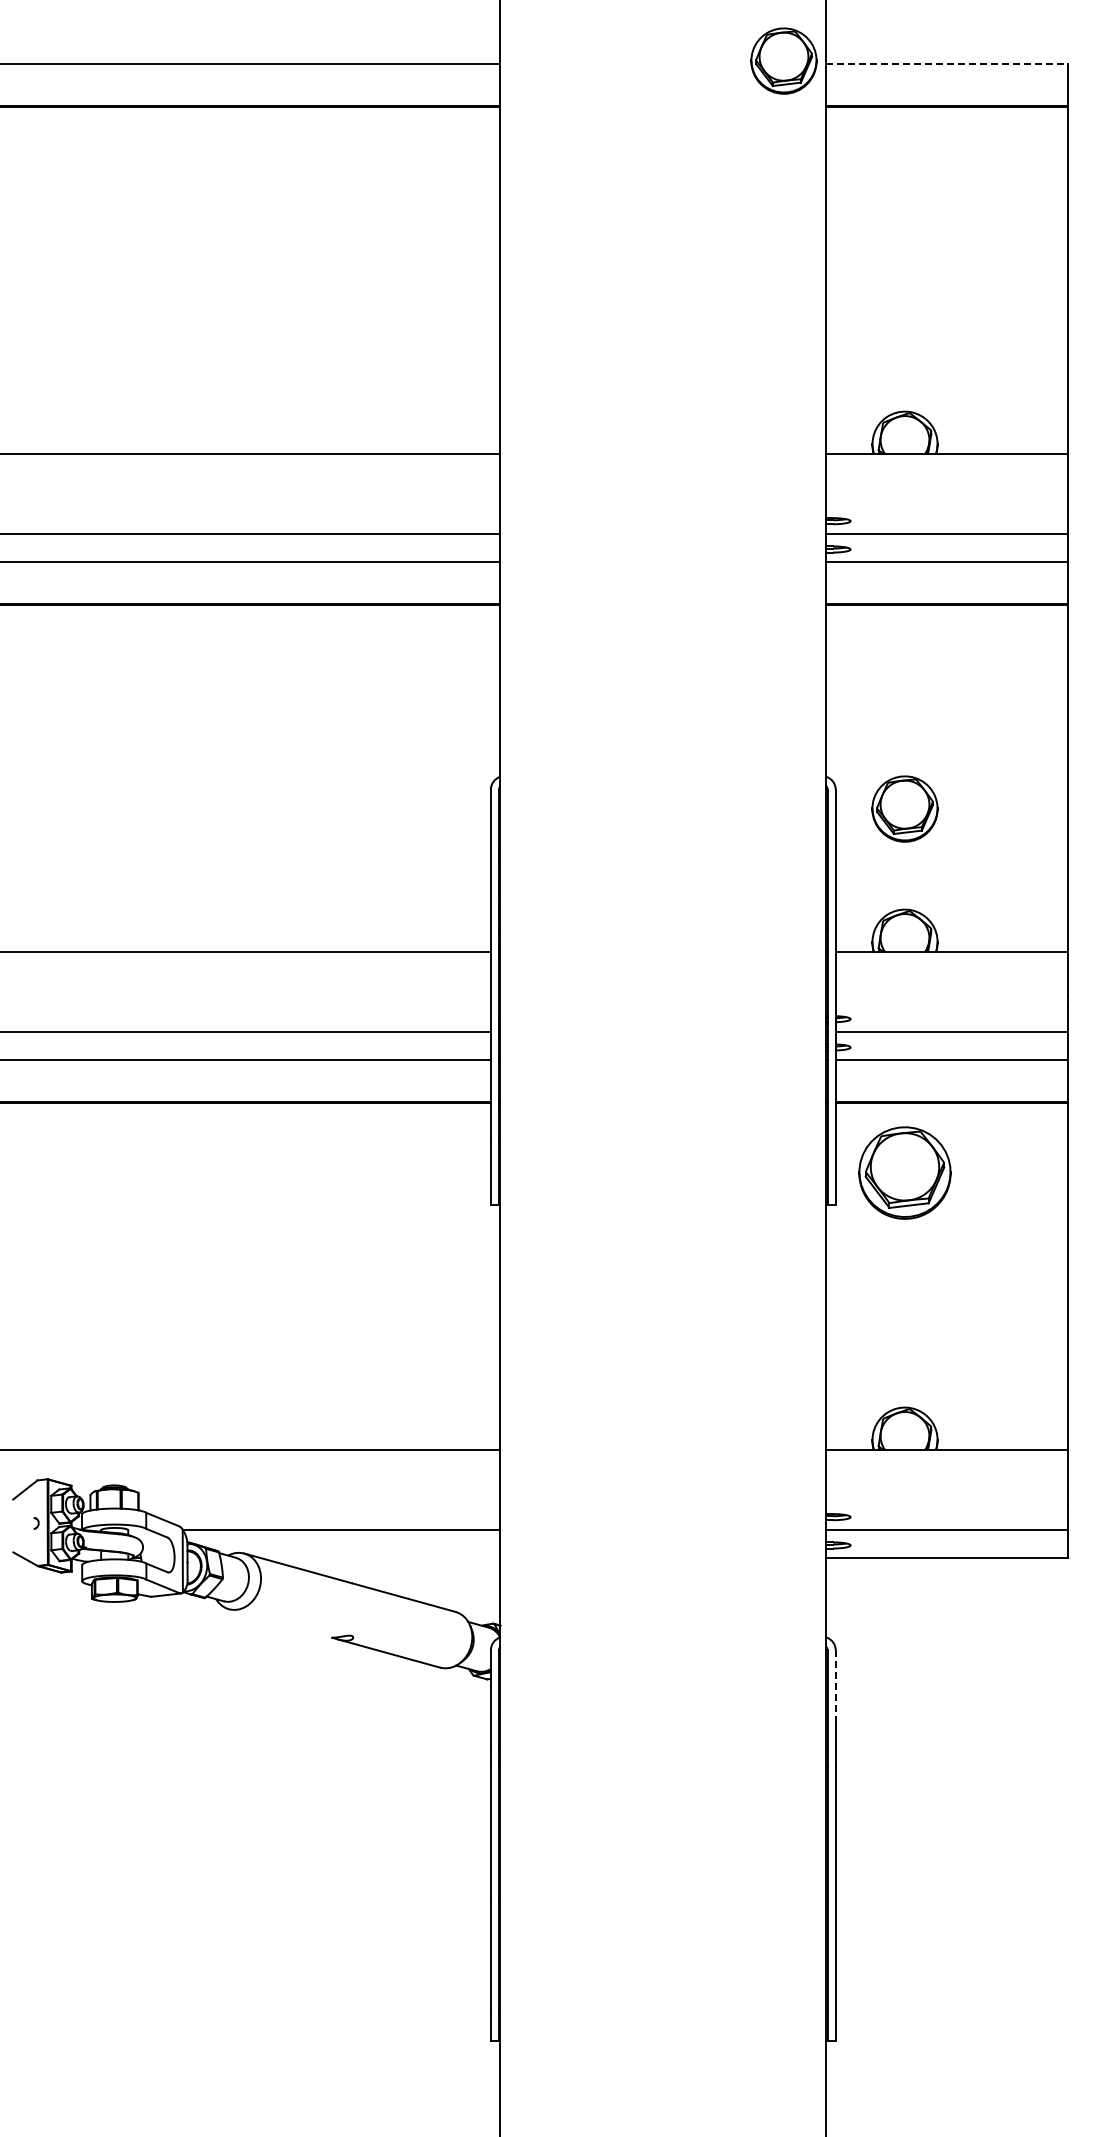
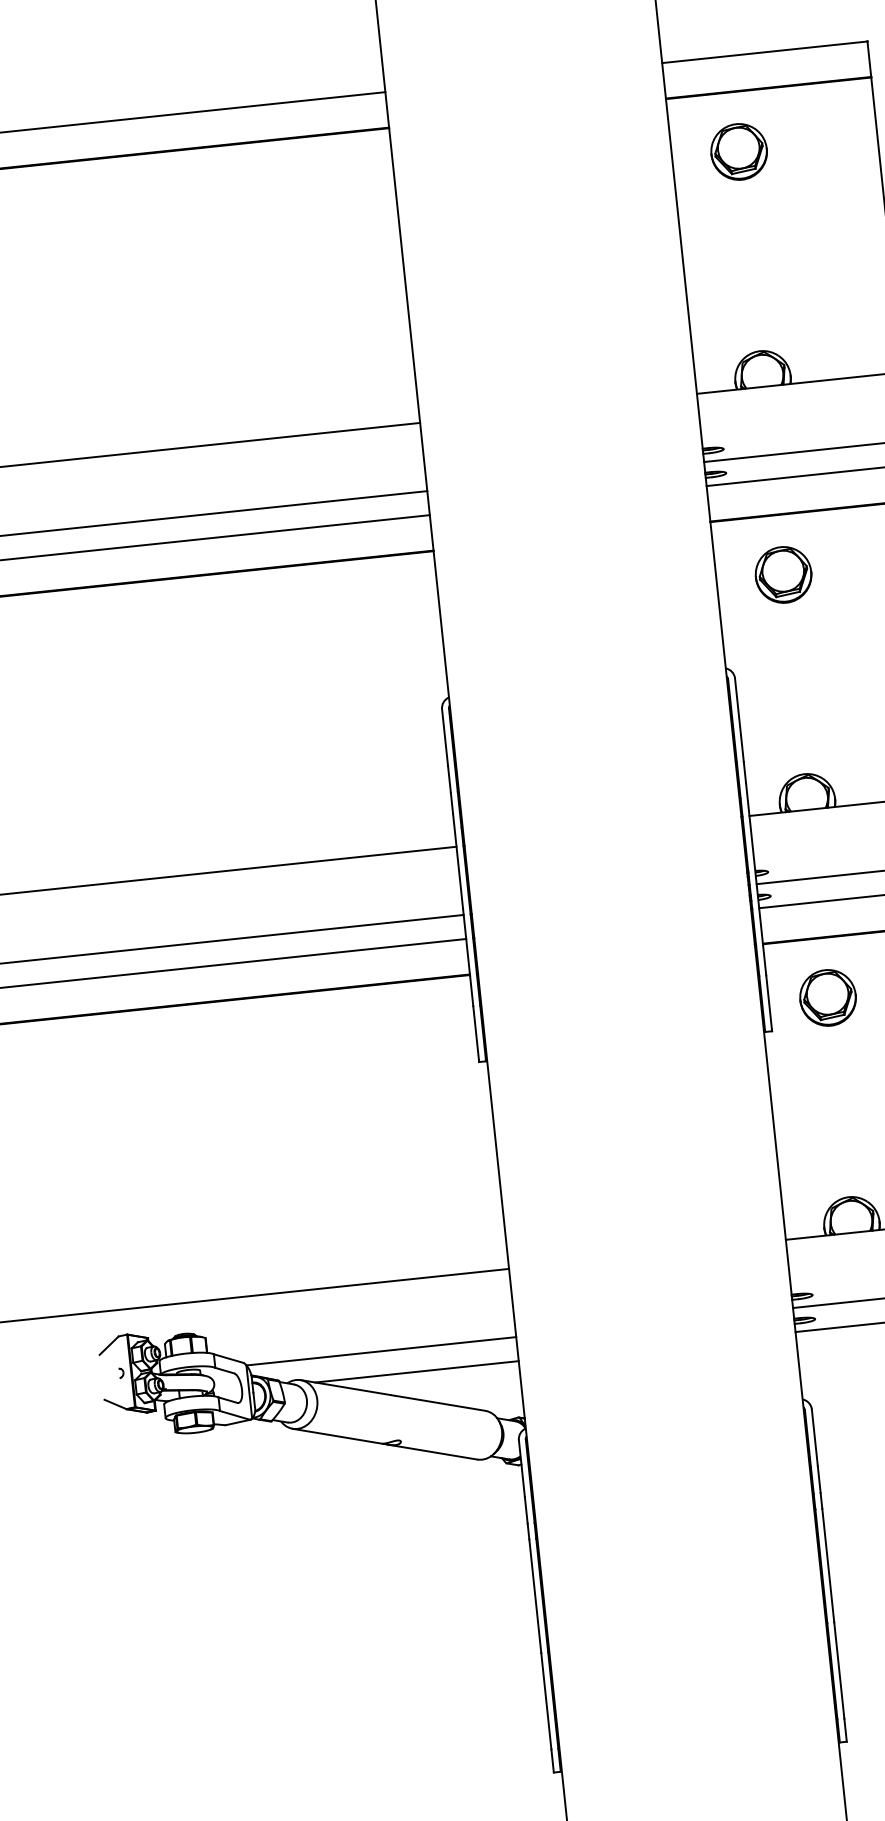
part: (783, 60) -> (738, 151), moved
line: (947, 64) -> (765, 52), dashed -> solid
part: (904, 808) -> (783, 574), moved
part: (904, 1172) -> (827, 997), size x0.71
line: (380, 1558) -> (416, 1372), added
line: (279, 1623) -> (336, 1436), added
line: (835, 1684) -> (814, 1438), dashed -> solid

